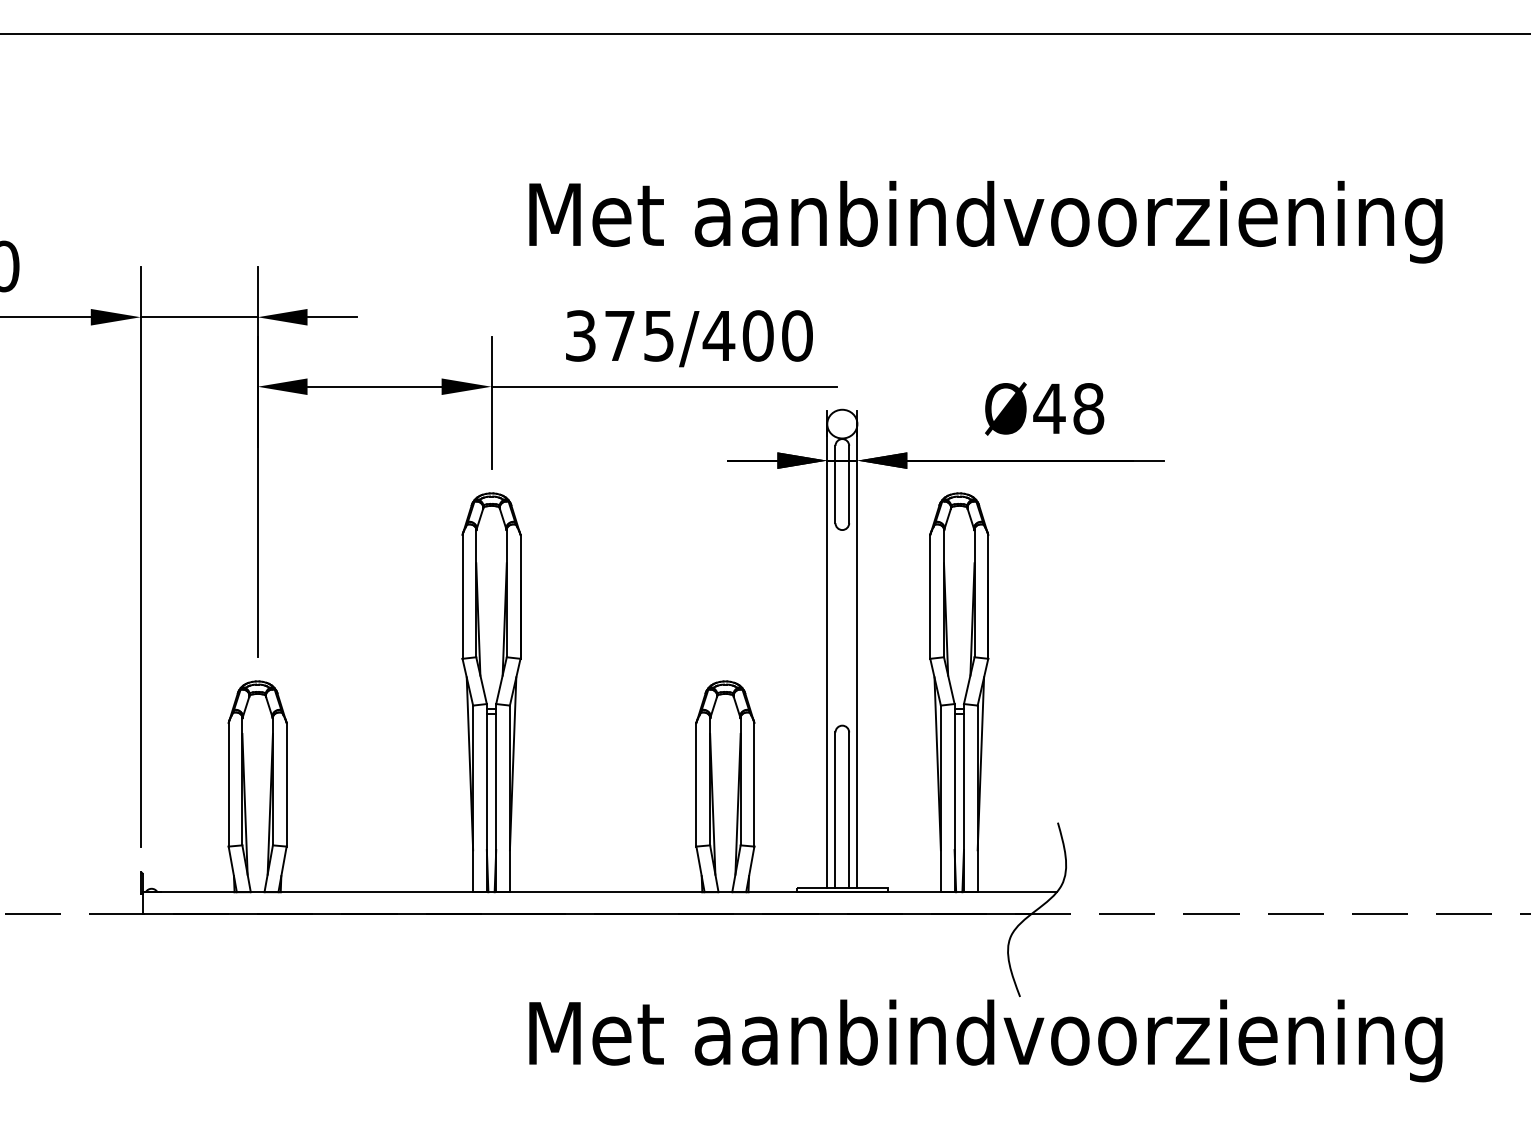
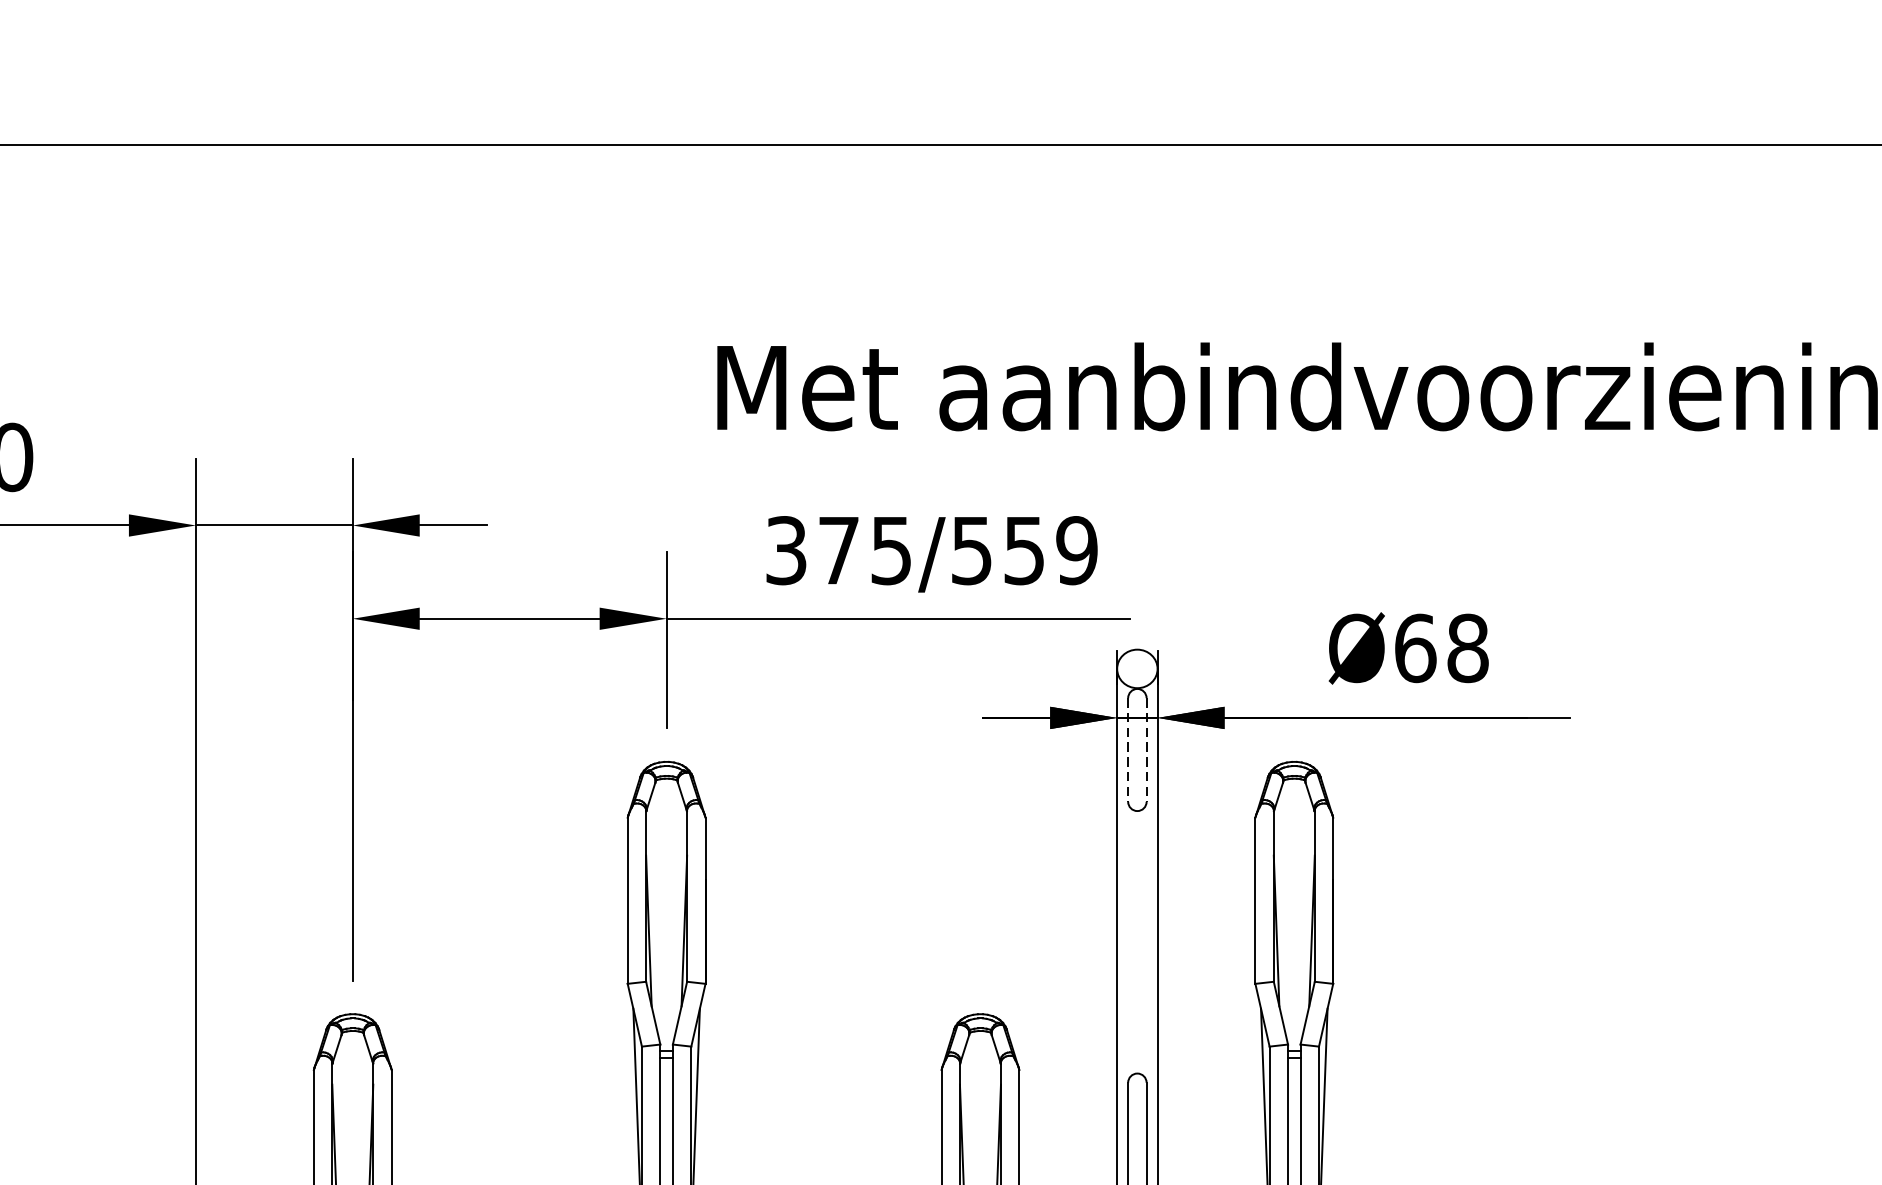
text: (757, 335) -> (1023, 549), 375/400 -> 375/559
text: (1049, 408) -> (1415, 647), Ø48 -> Ø68
line: (835, 484) -> (1128, 749), solid -> dashed
line: (849, 484) -> (1146, 749), solid -> dashed

